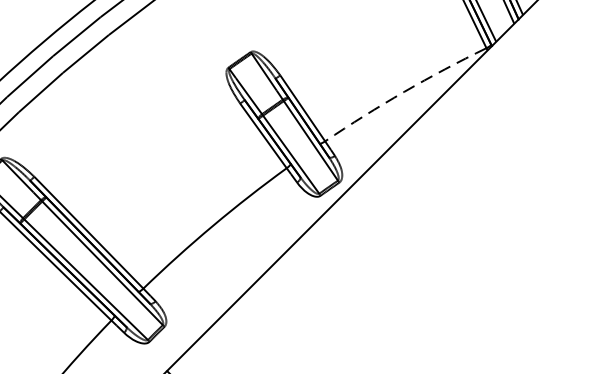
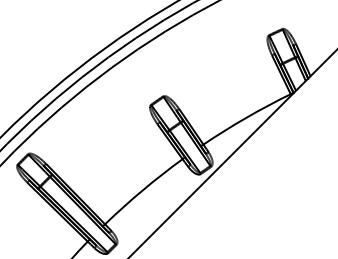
arc: (404, 91) -> (246, 117), dashed -> solid

